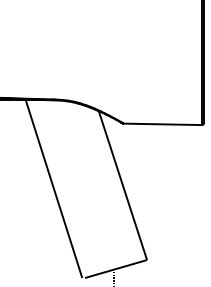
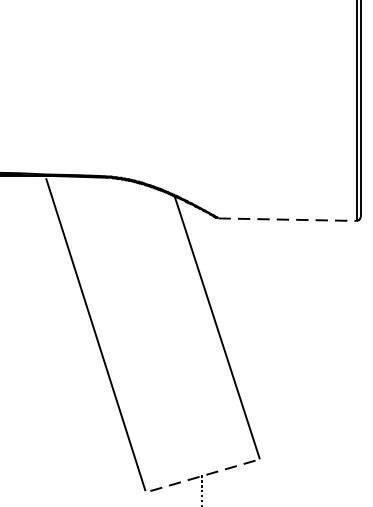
line: (163, 124) -> (288, 219), solid -> dashed
line: (116, 268) -> (205, 474), solid -> dashed

